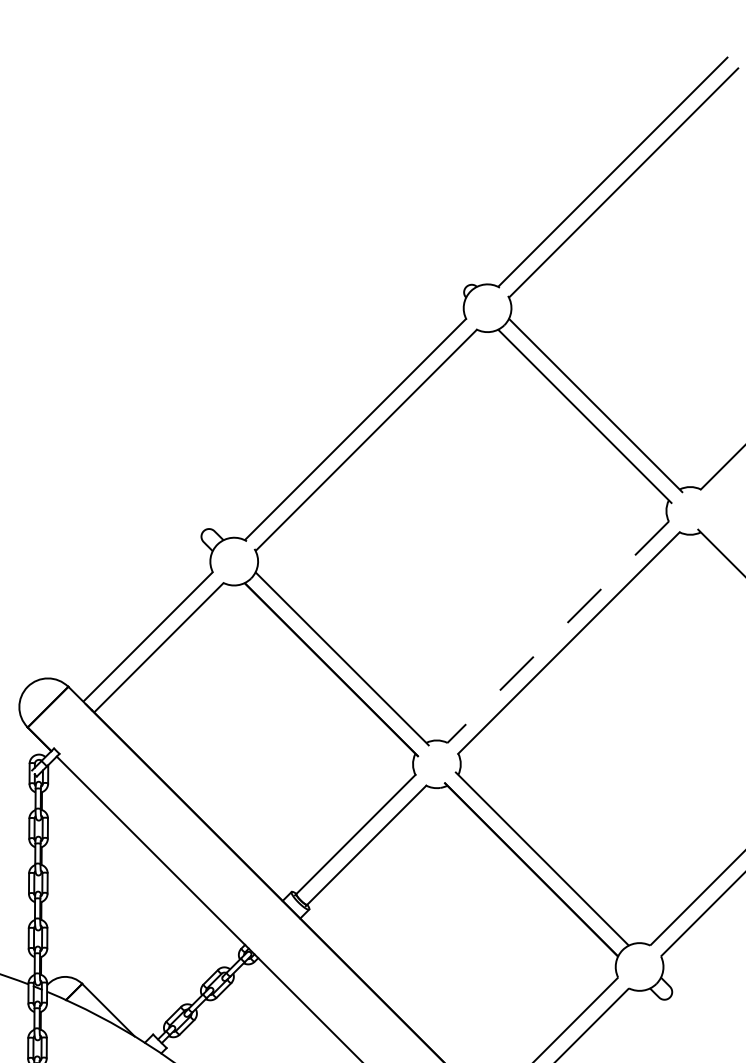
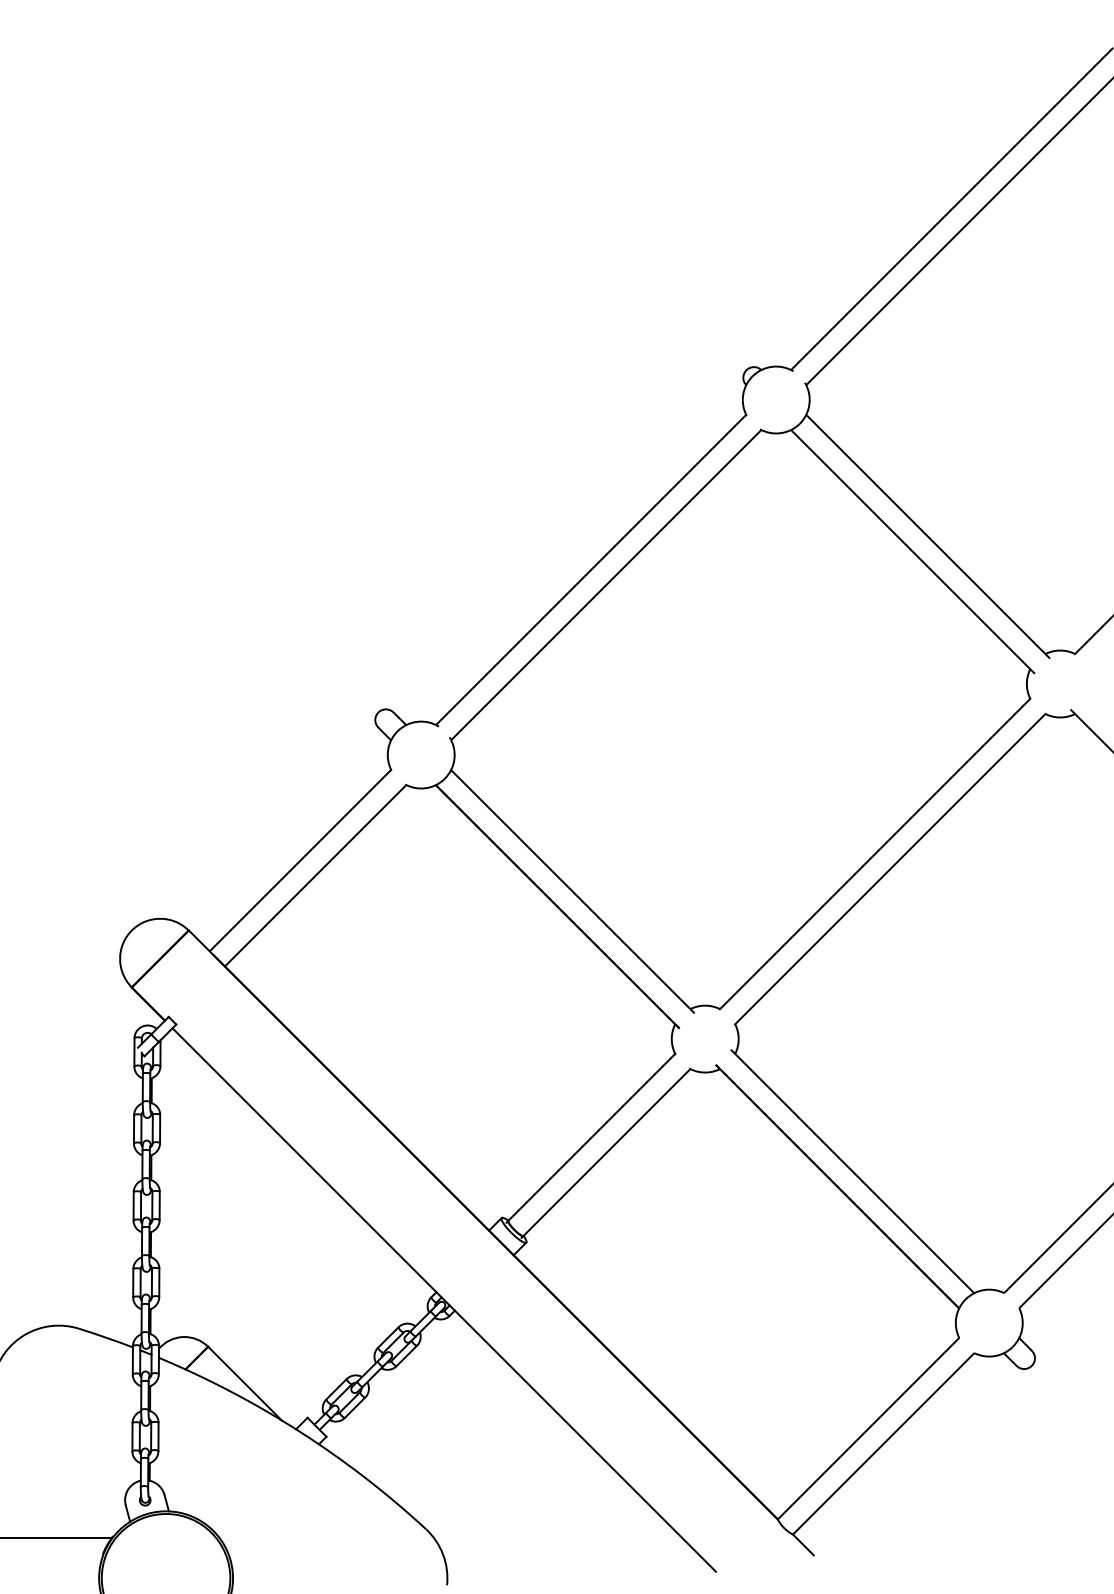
line: (557, 632) -> (874, 854), dashed -> solid

